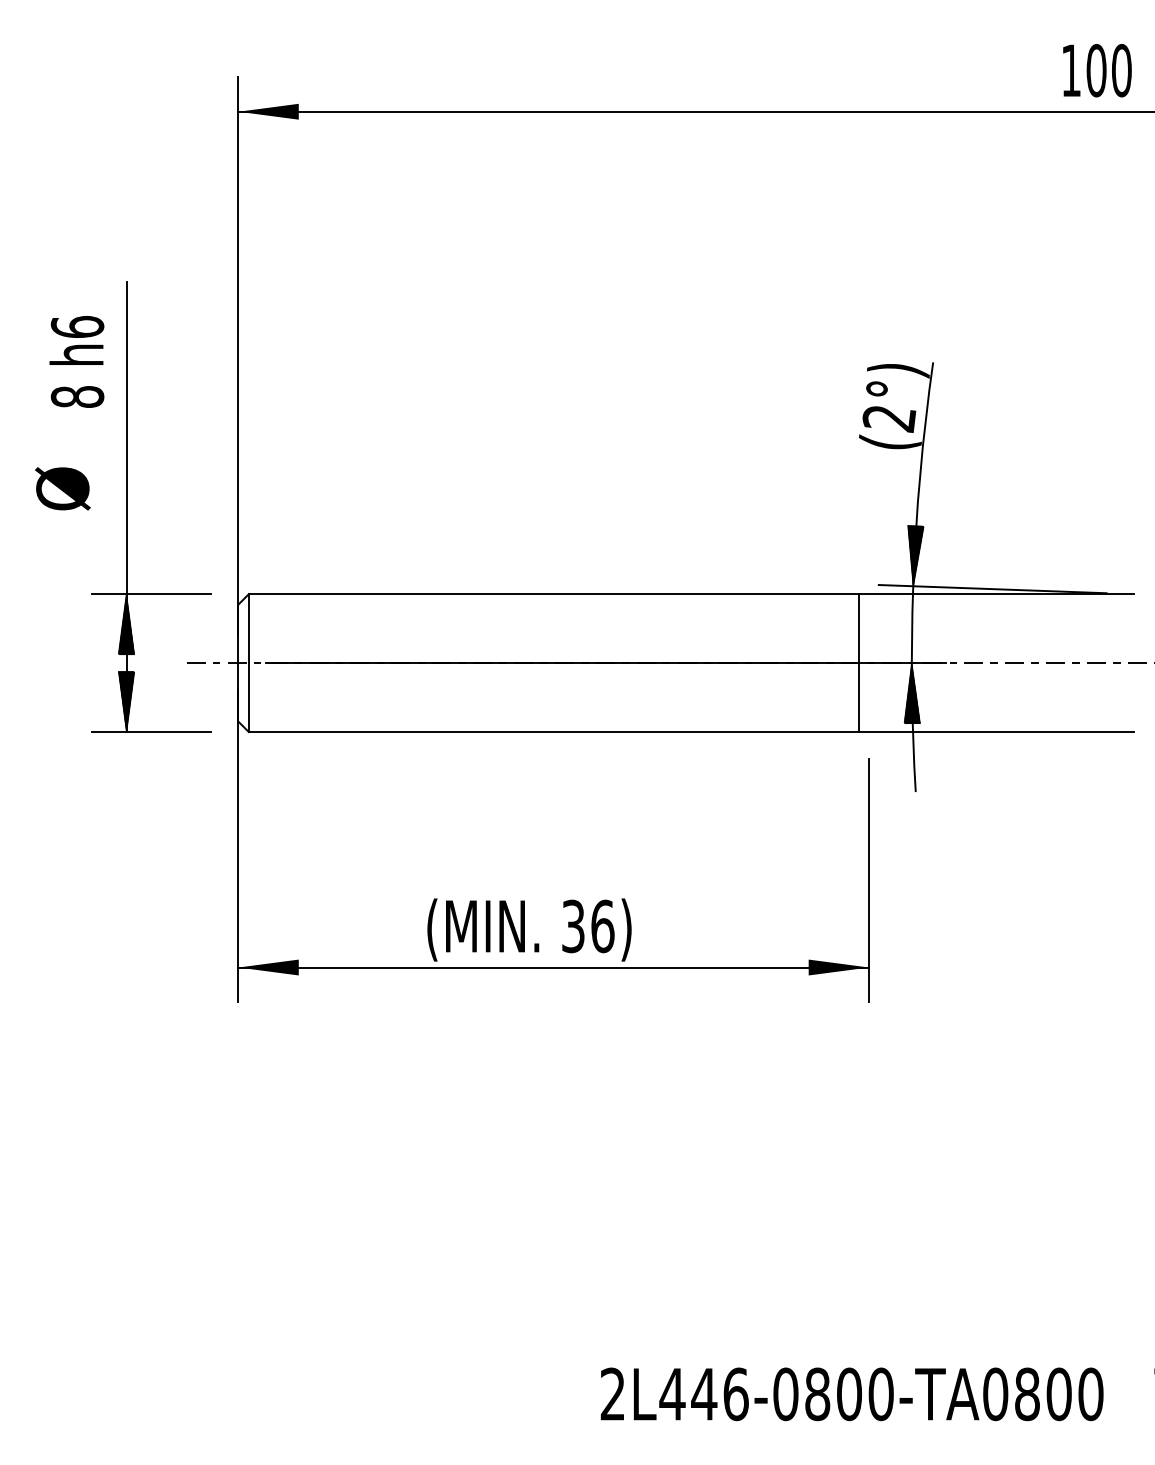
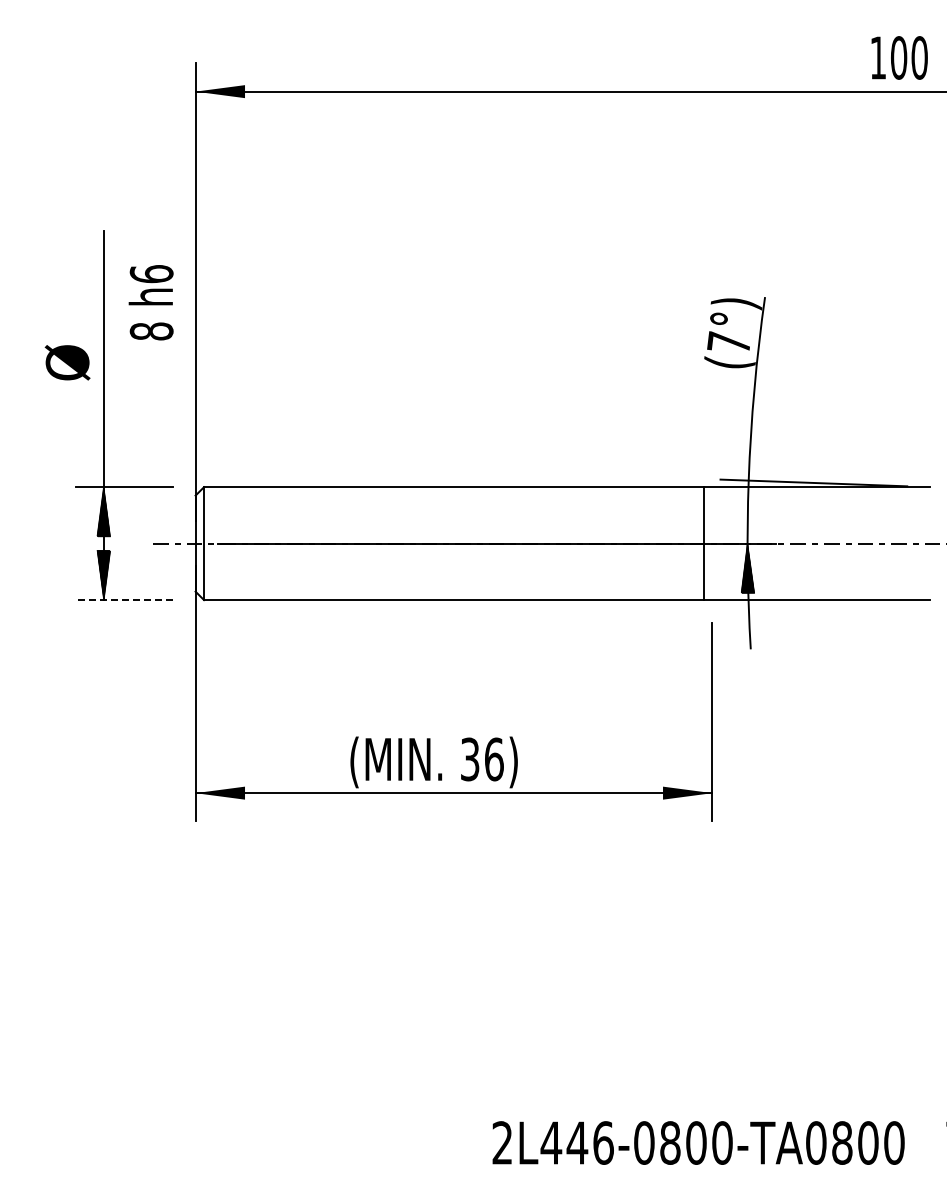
text: (76, 361) -> (150, 302), moved
text: (889, 417) -> (729, 342), (2°) -> (7°)
text: (62, 488) -> (67, 362), moved
hatch: (915, 555) -> (750, 455), removed
line: (151, 732) -> (124, 600), solid -> dashed

